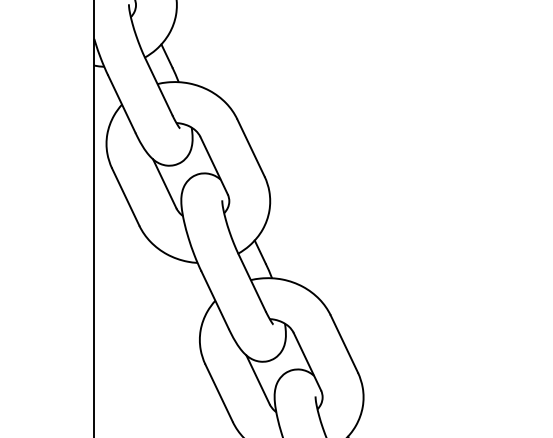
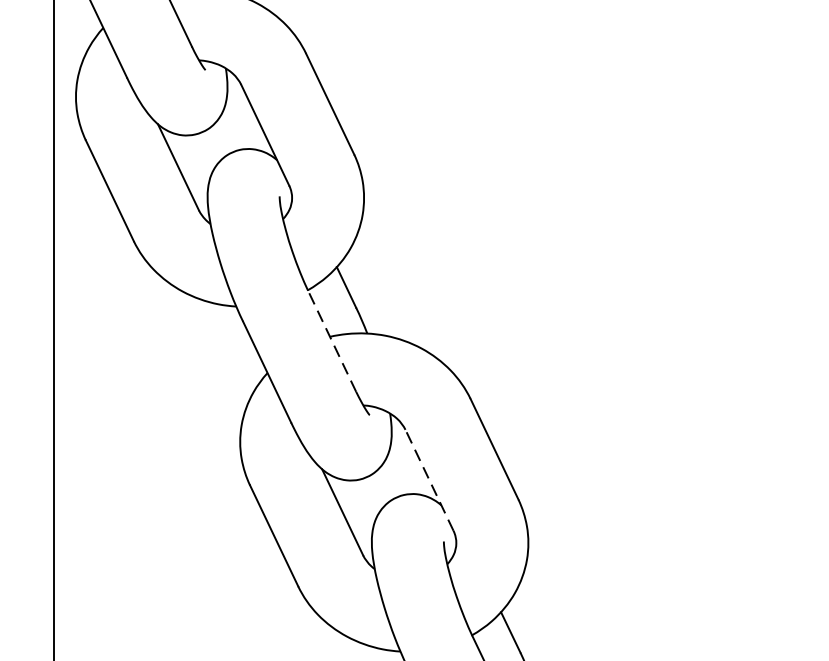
line: (252, 282) -> (332, 340), solid -> dashed
line: (307, 361) -> (429, 480), solid -> dashed

